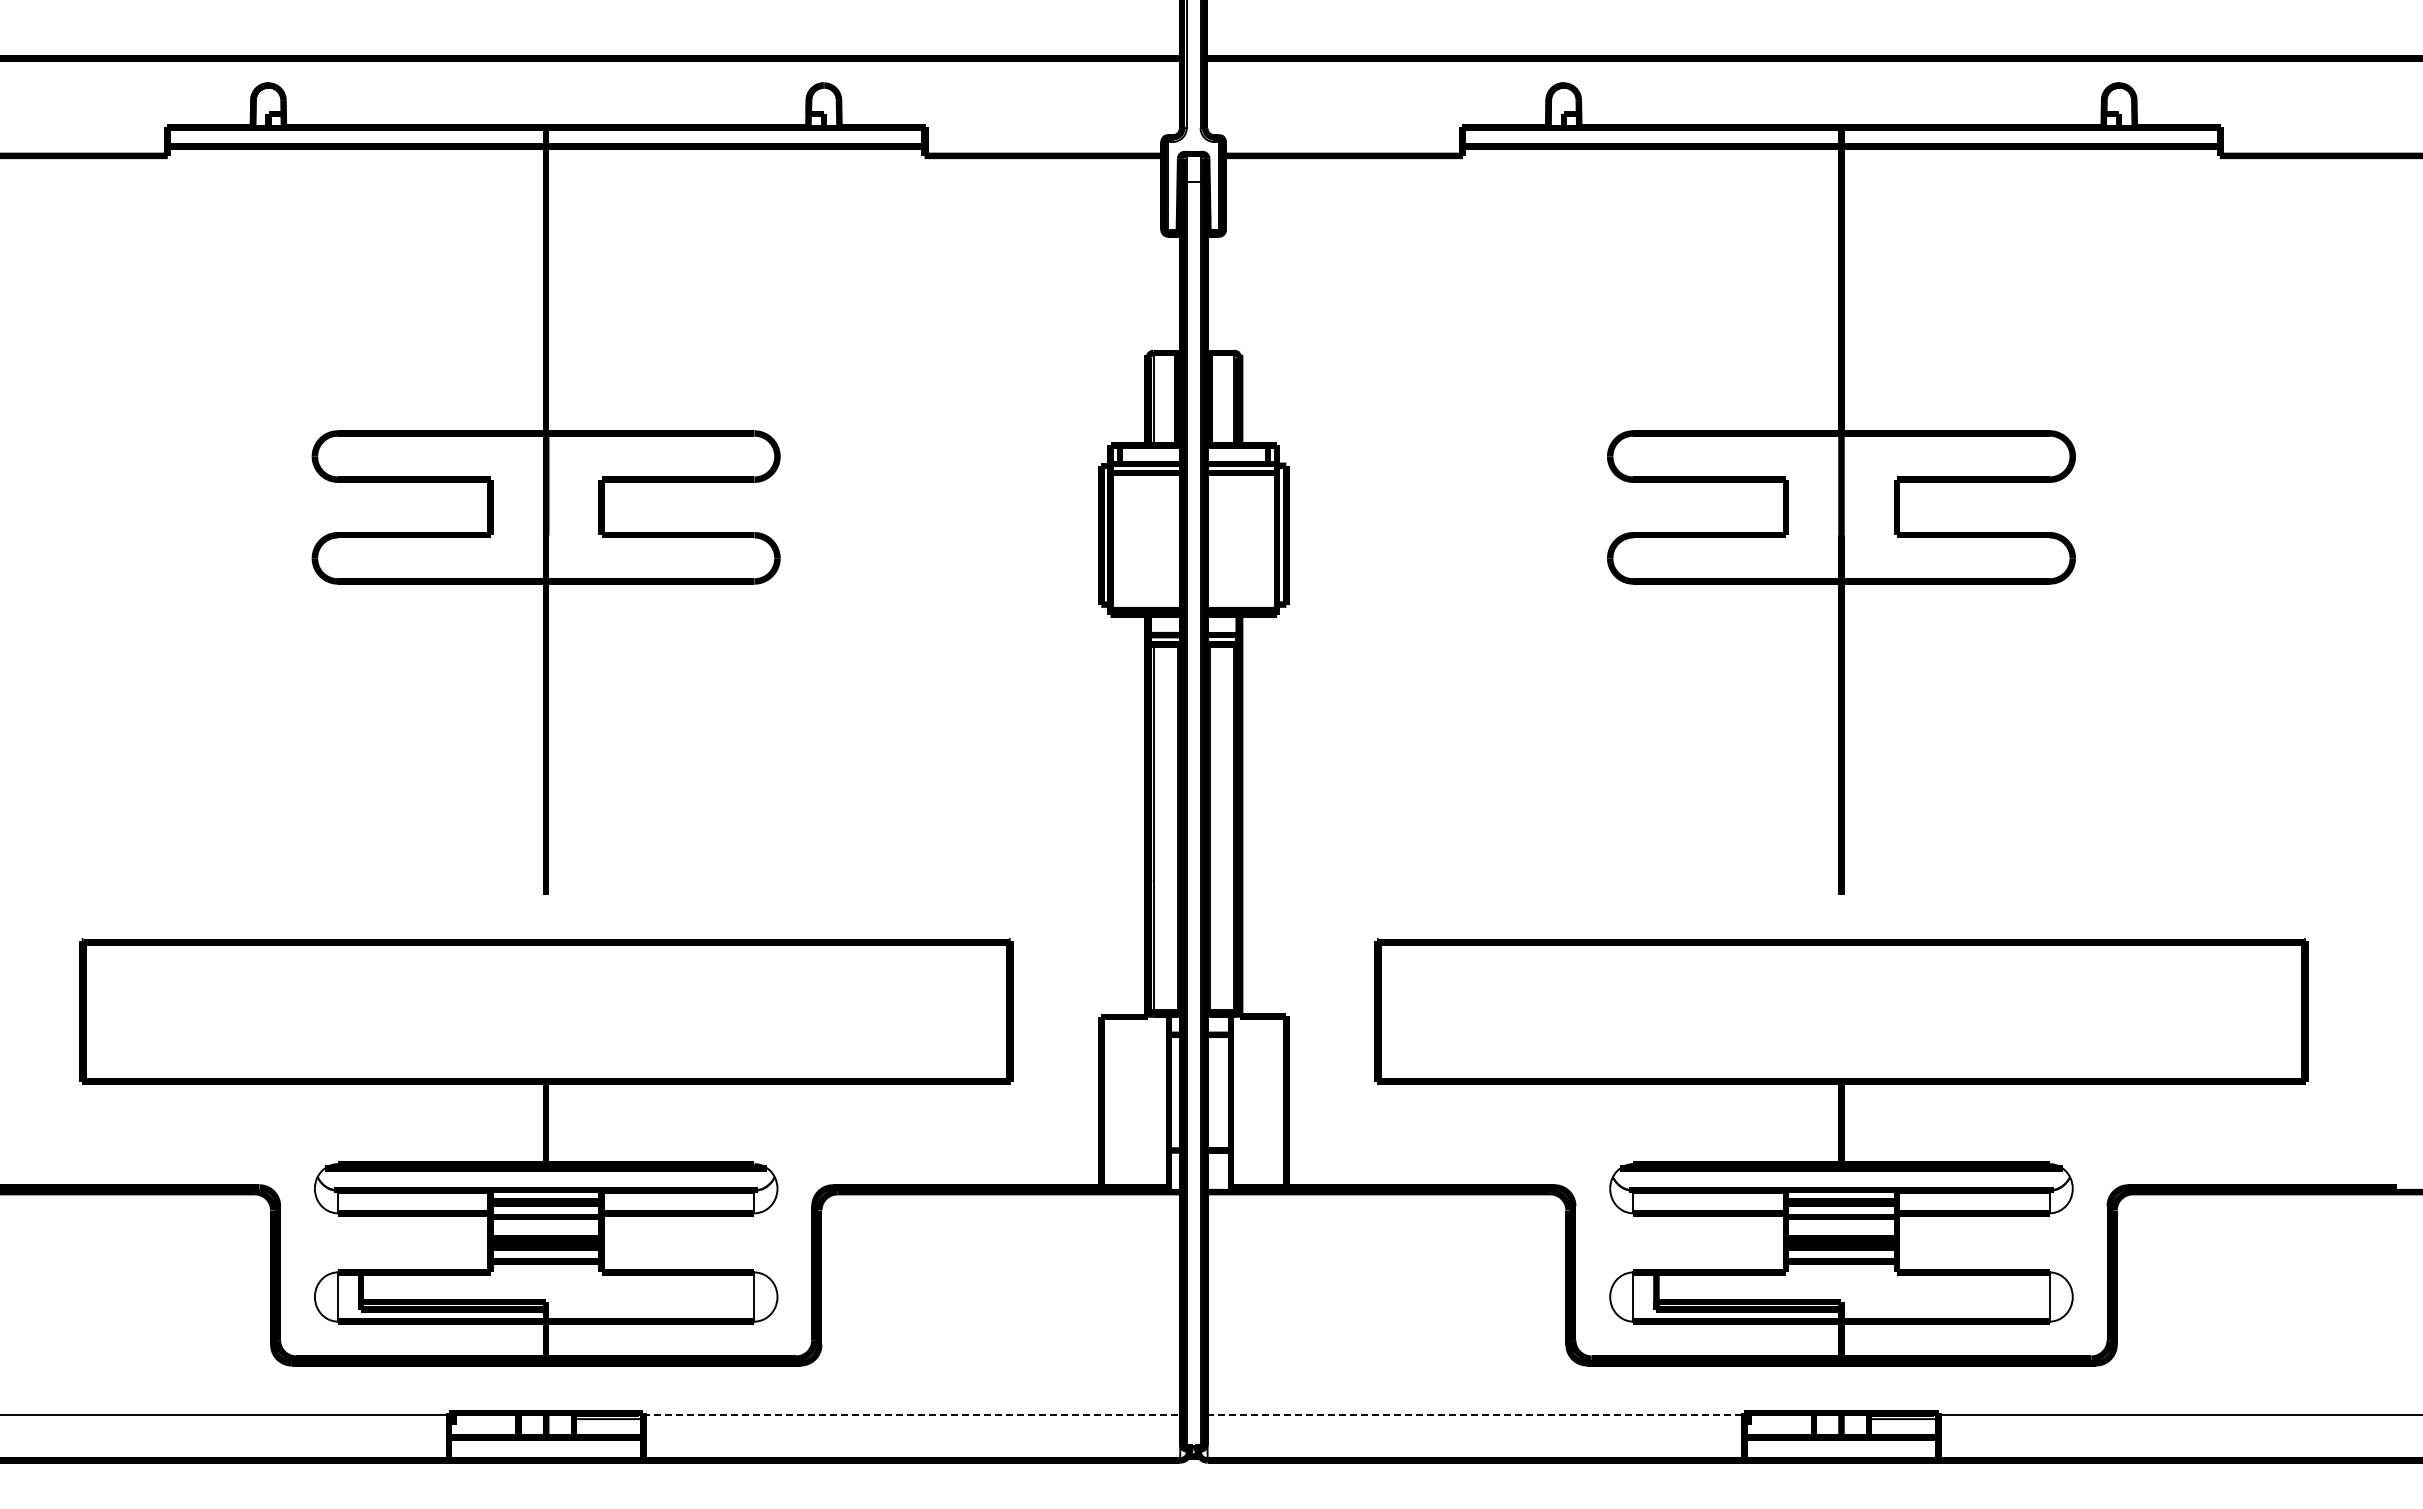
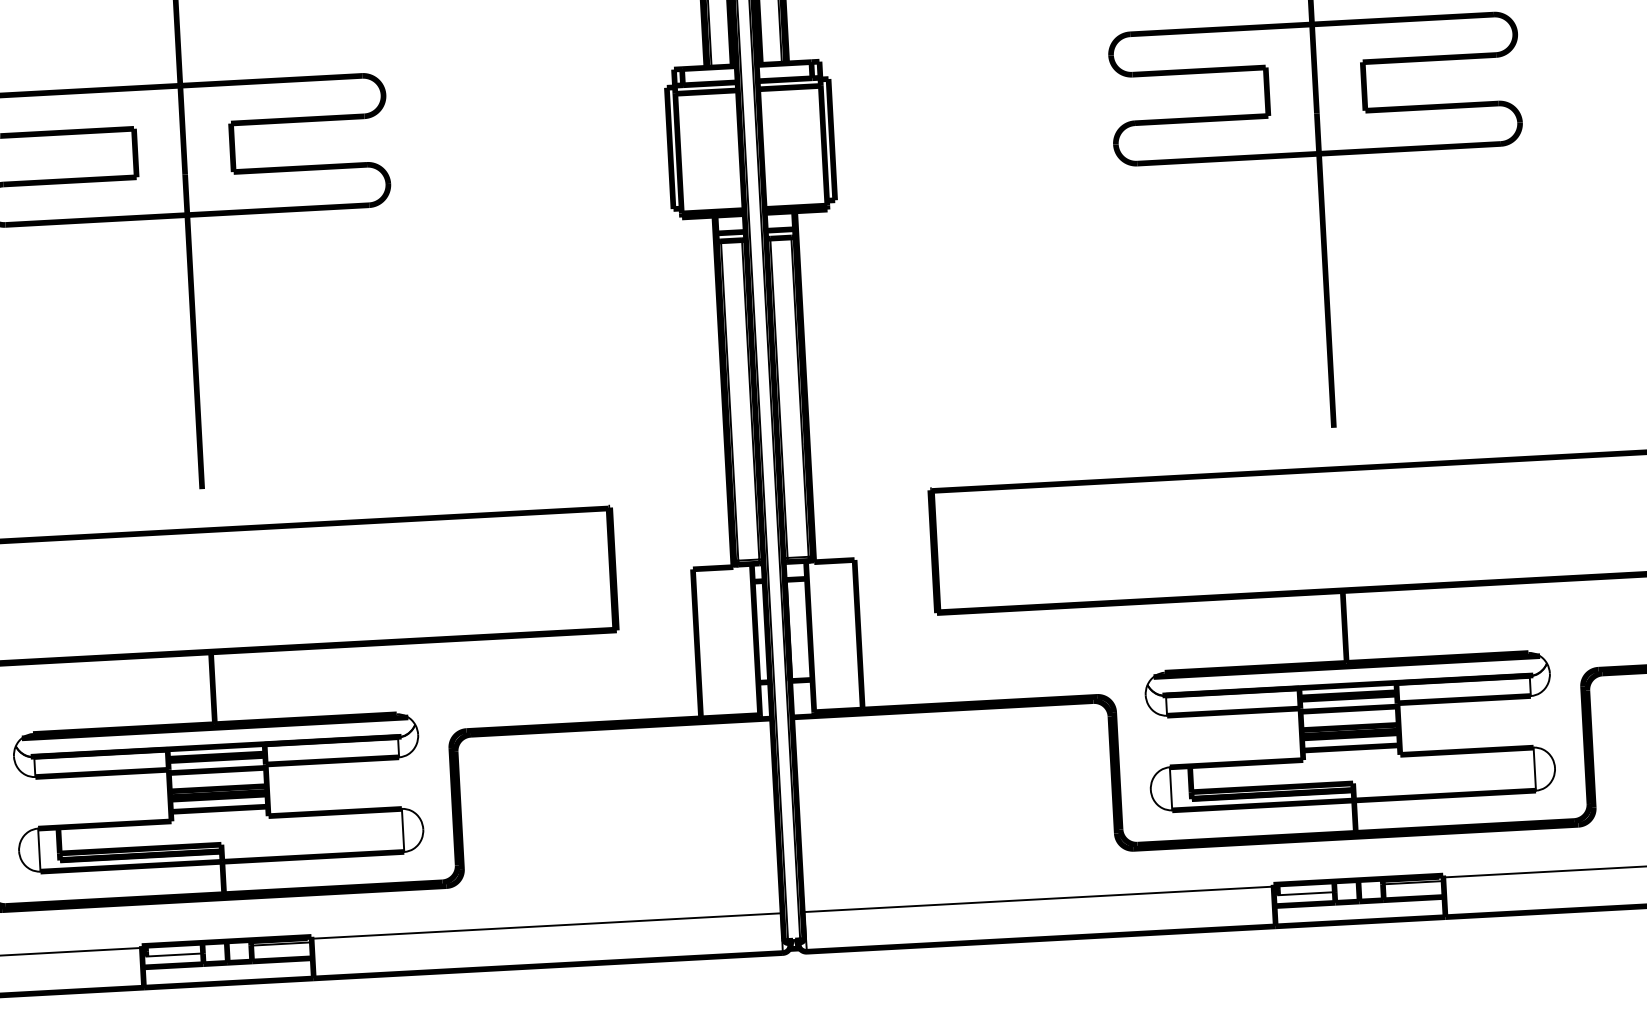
line: (912, 1414) -> (546, 925), dashed -> solid
line: (1475, 1414) -> (1038, 898), dashed -> solid
line: (485, 1425) -> (174, 955), added
line: (1780, 1425) -> (1305, 894), added

